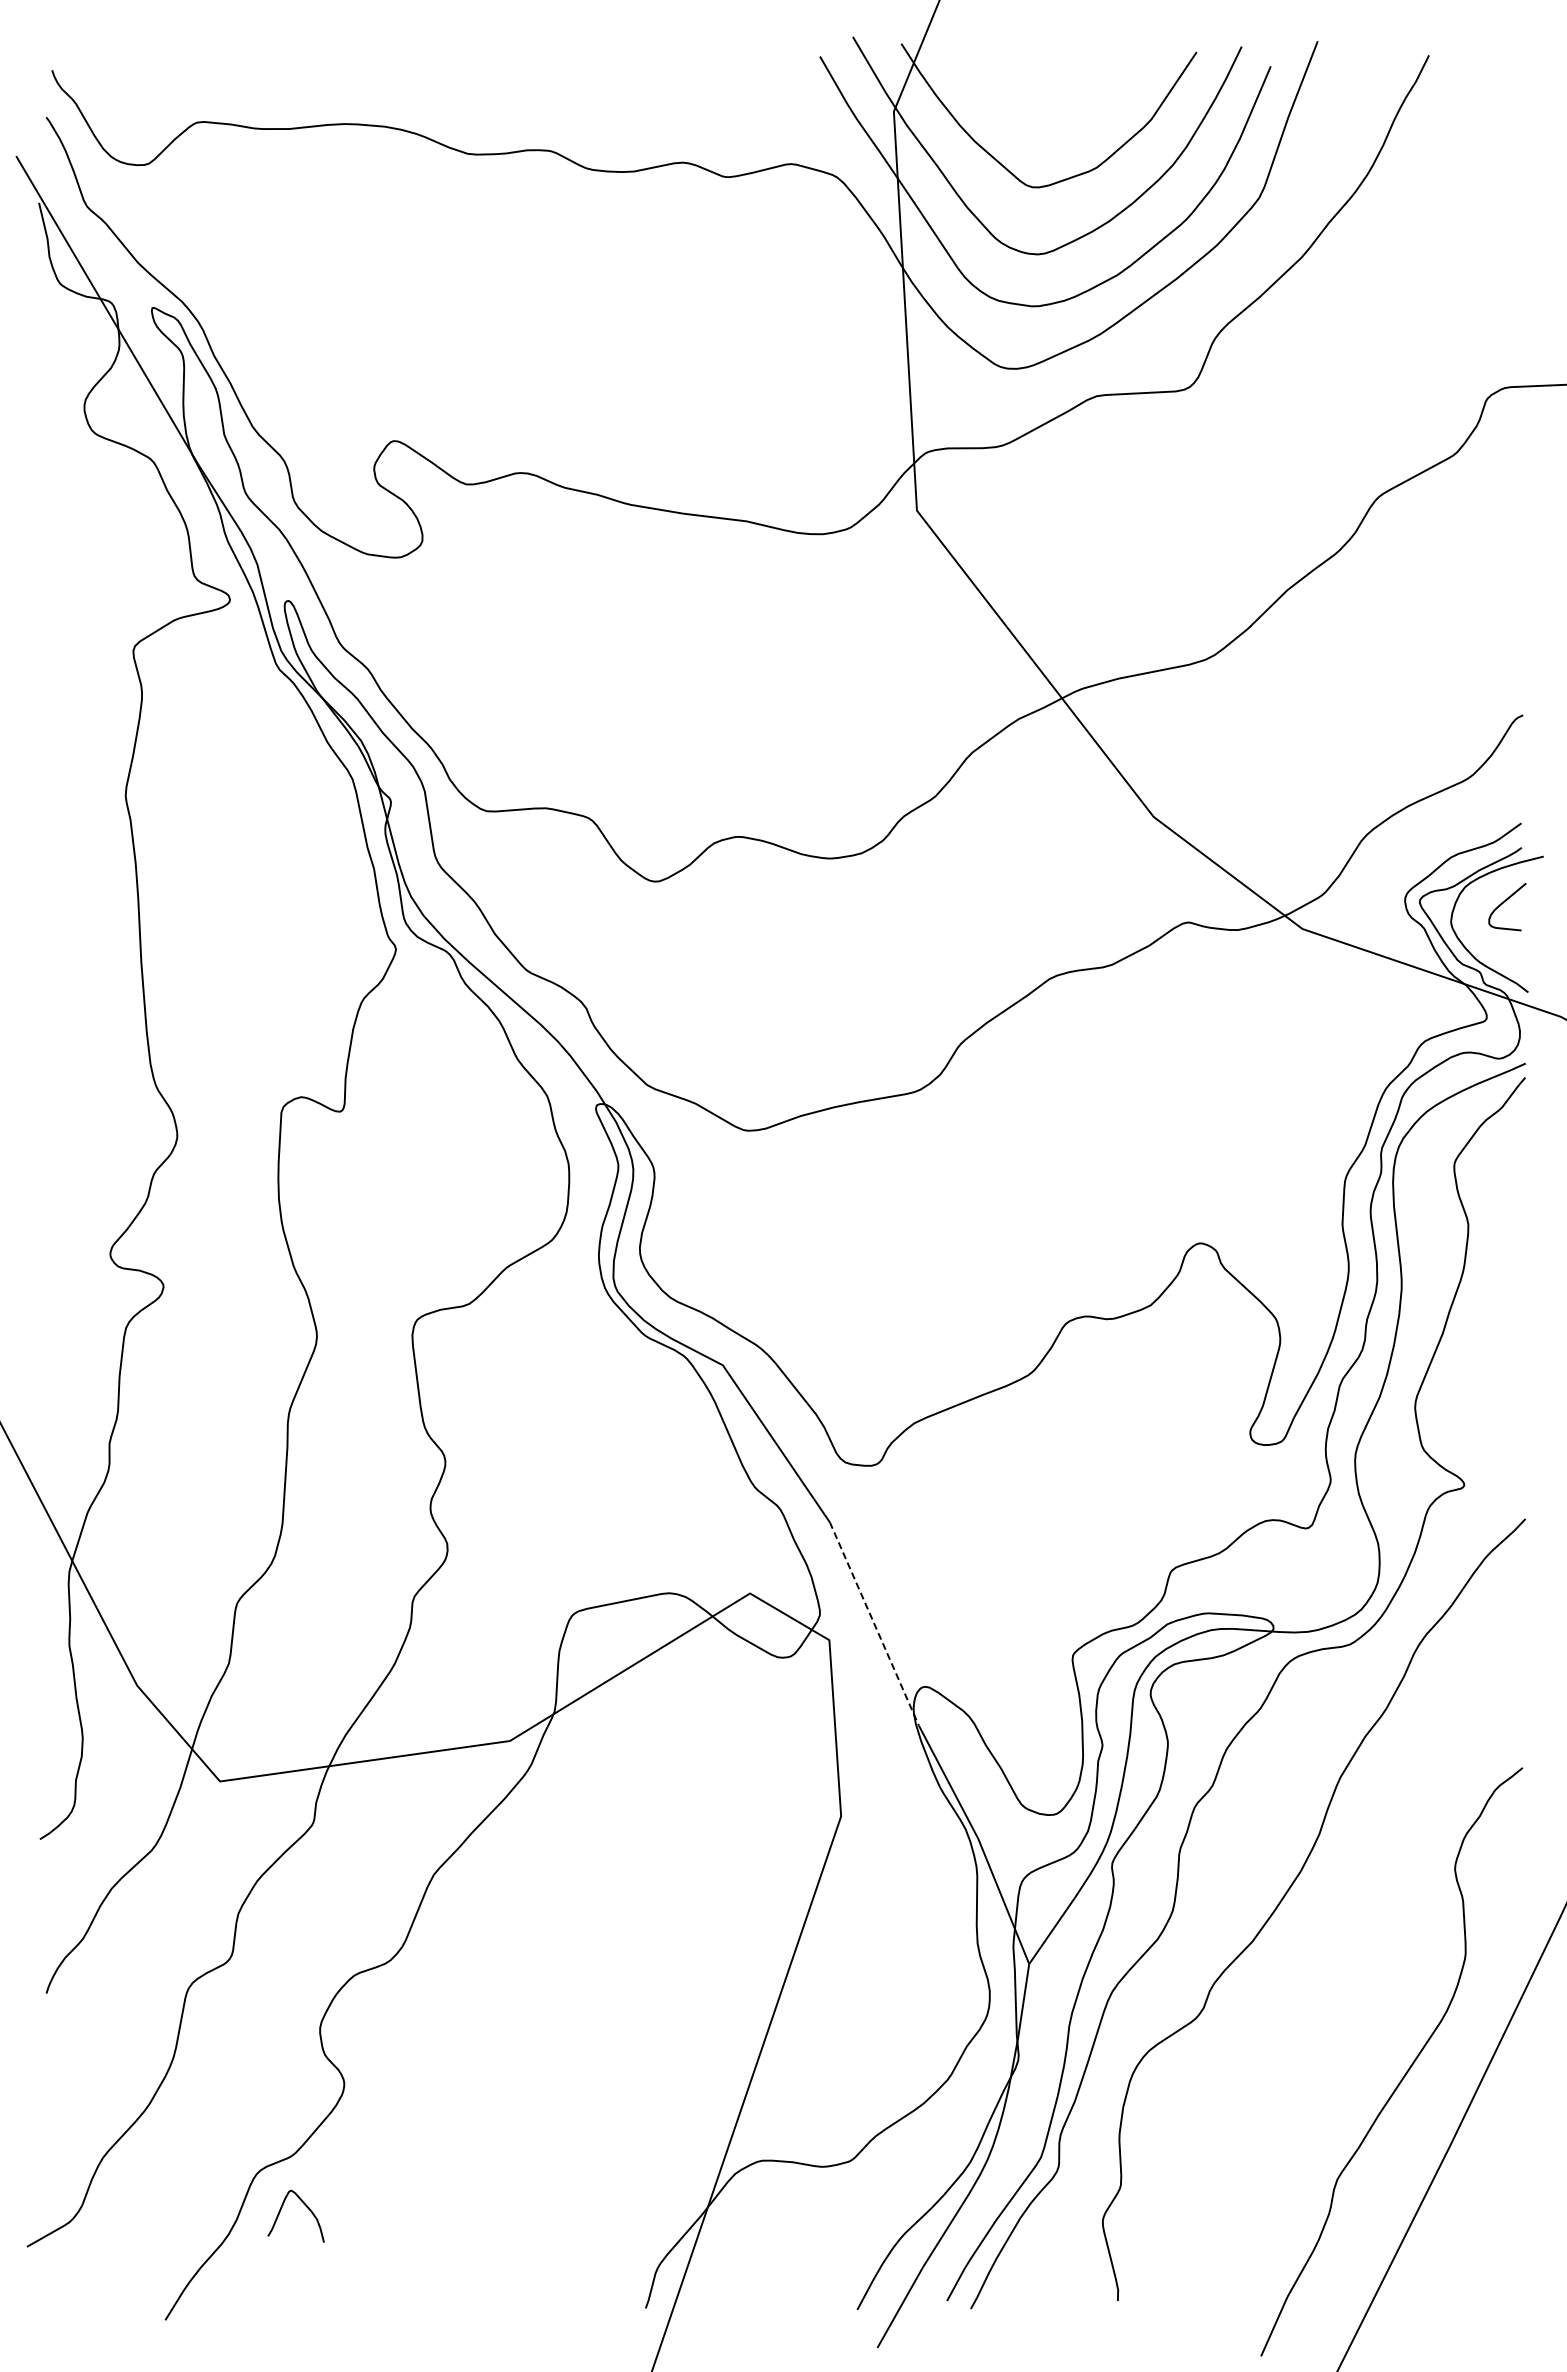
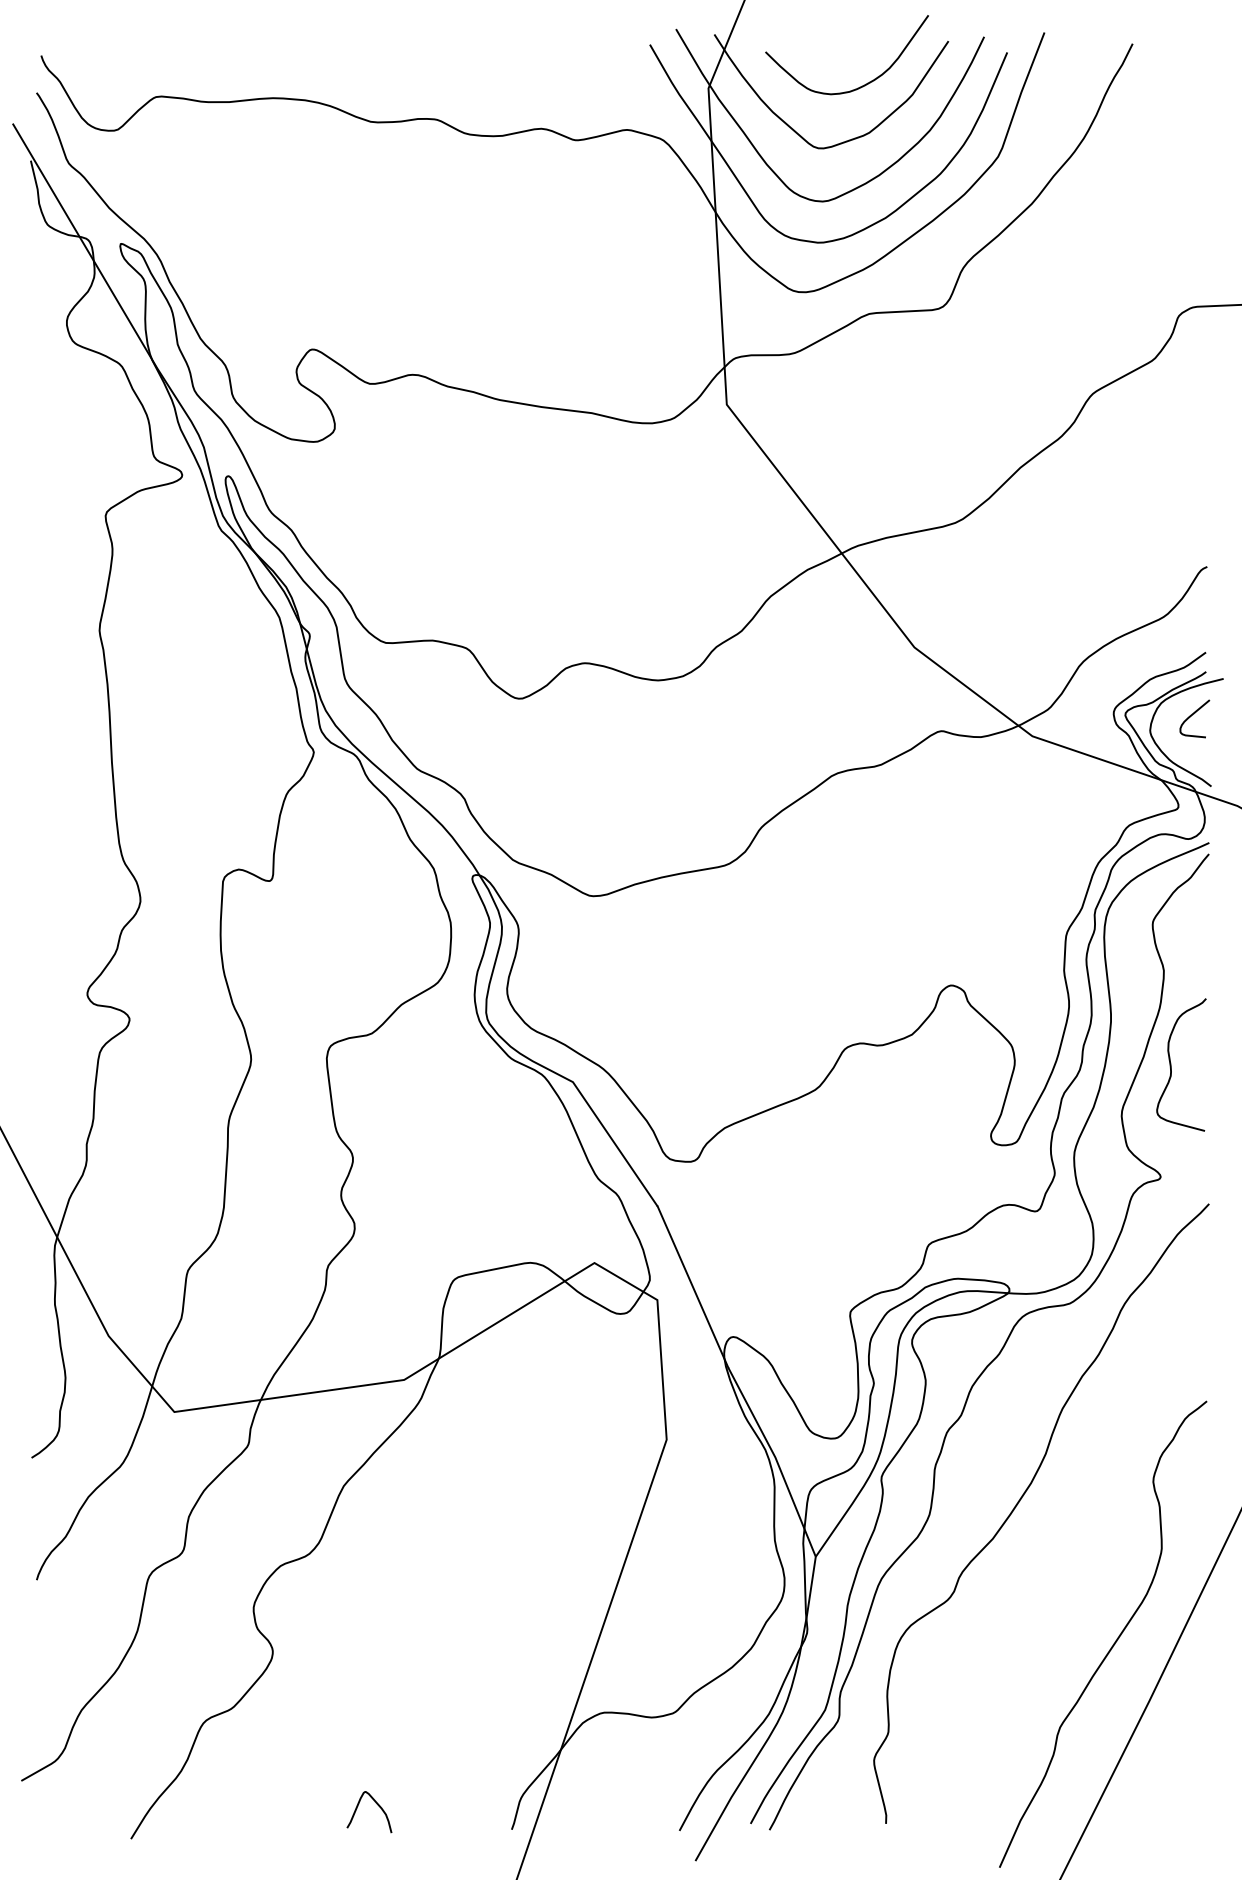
curve: (1087, 108) -> (861, 85), added
curve: (1477, 1343) -> (1171, 1064), added
line: (874, 1623) -> (693, 1286), dashed -> solid
curve: (304, 2205) -> (376, 1803), moved

